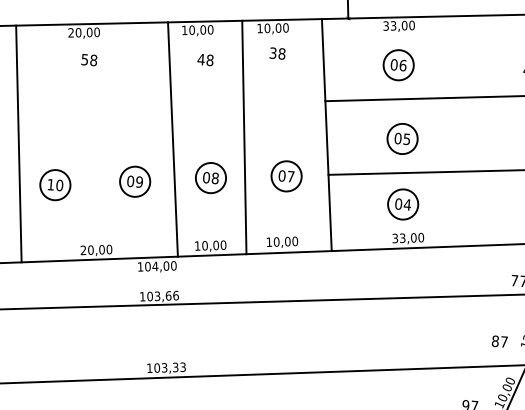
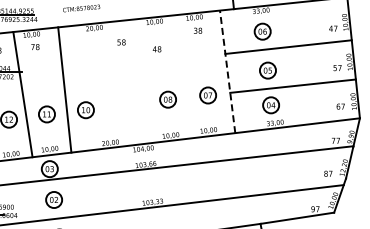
text: (89, 60) -> (121, 42), moved
text: (204, 60) -> (156, 49), moved
line: (326, 134) -> (227, 71), solid -> dashed
line: (243, 136) -> (183, 76), removed
line: (173, 138) -> (146, 80), removed
part: (134, 180) -> (127, 104), removed

